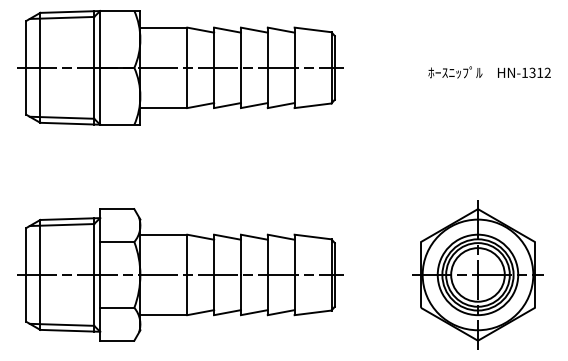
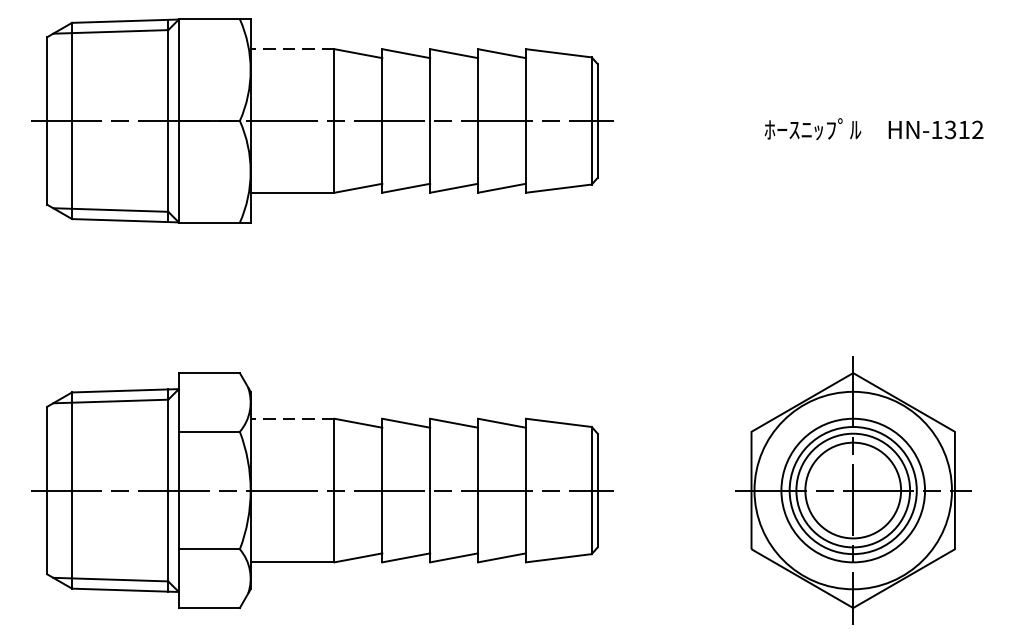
line: (163, 27) -> (291, 48), solid -> dashed
line: (163, 234) -> (291, 418), solid -> dashed

